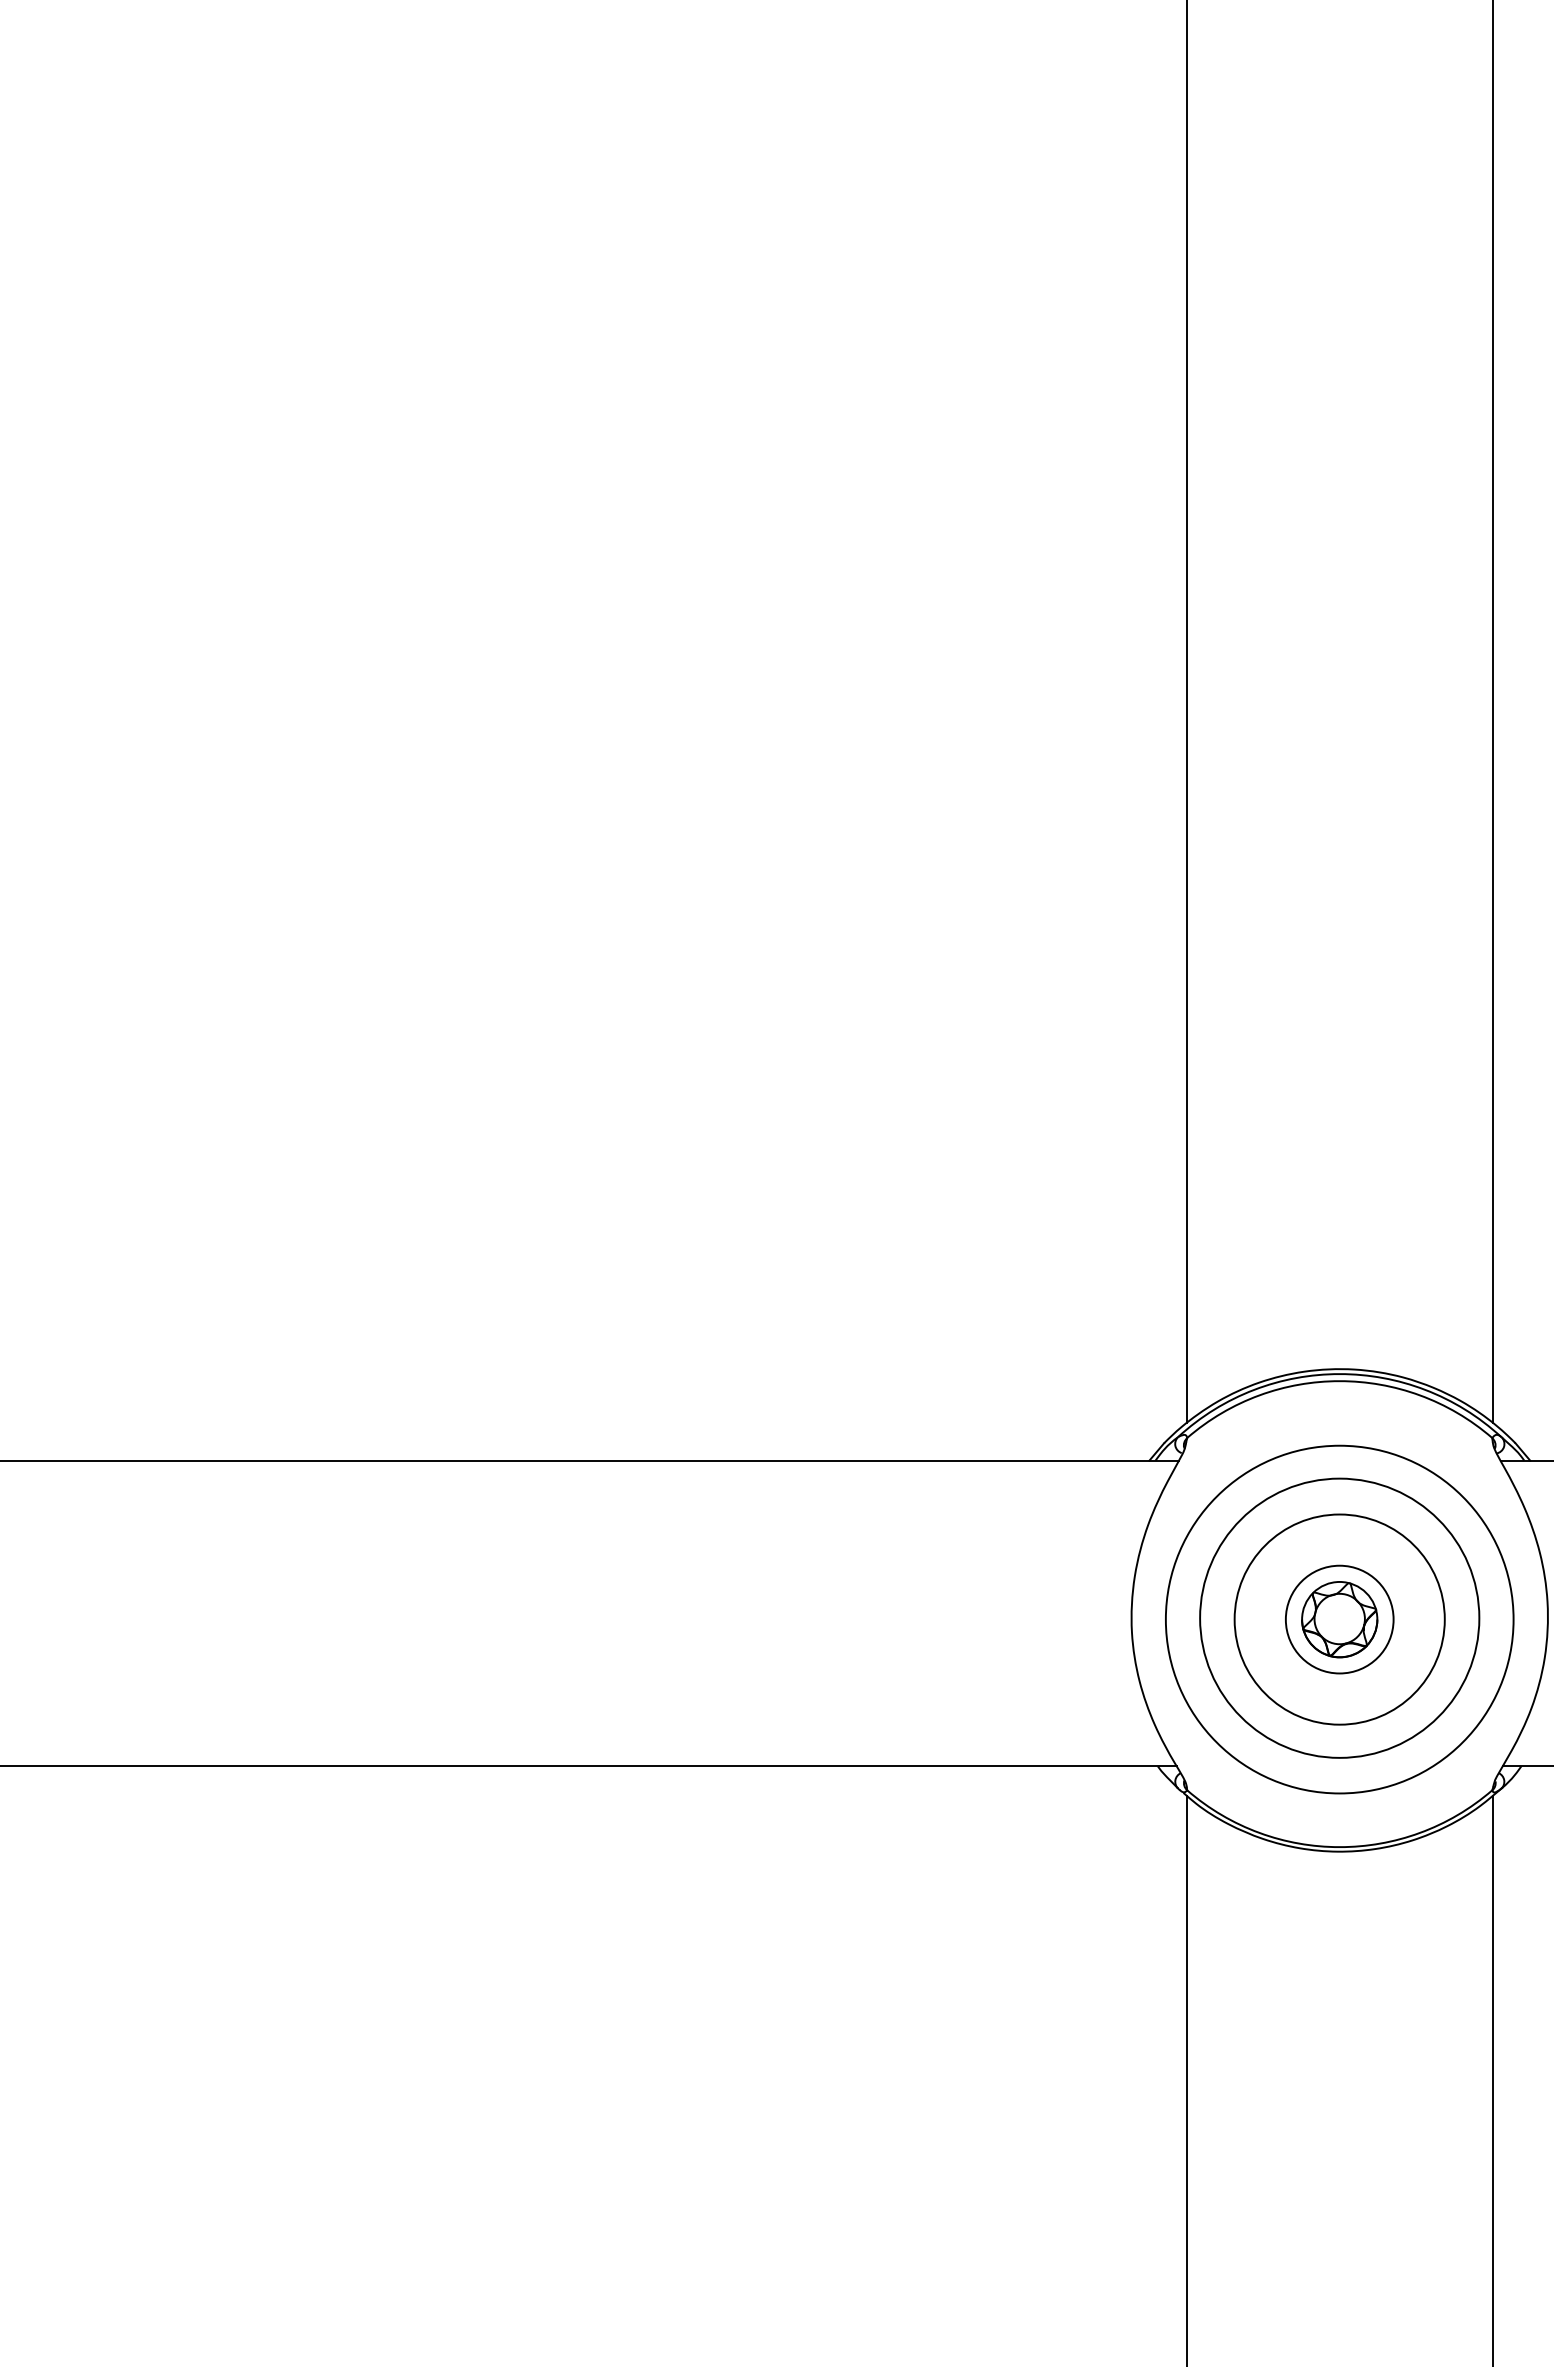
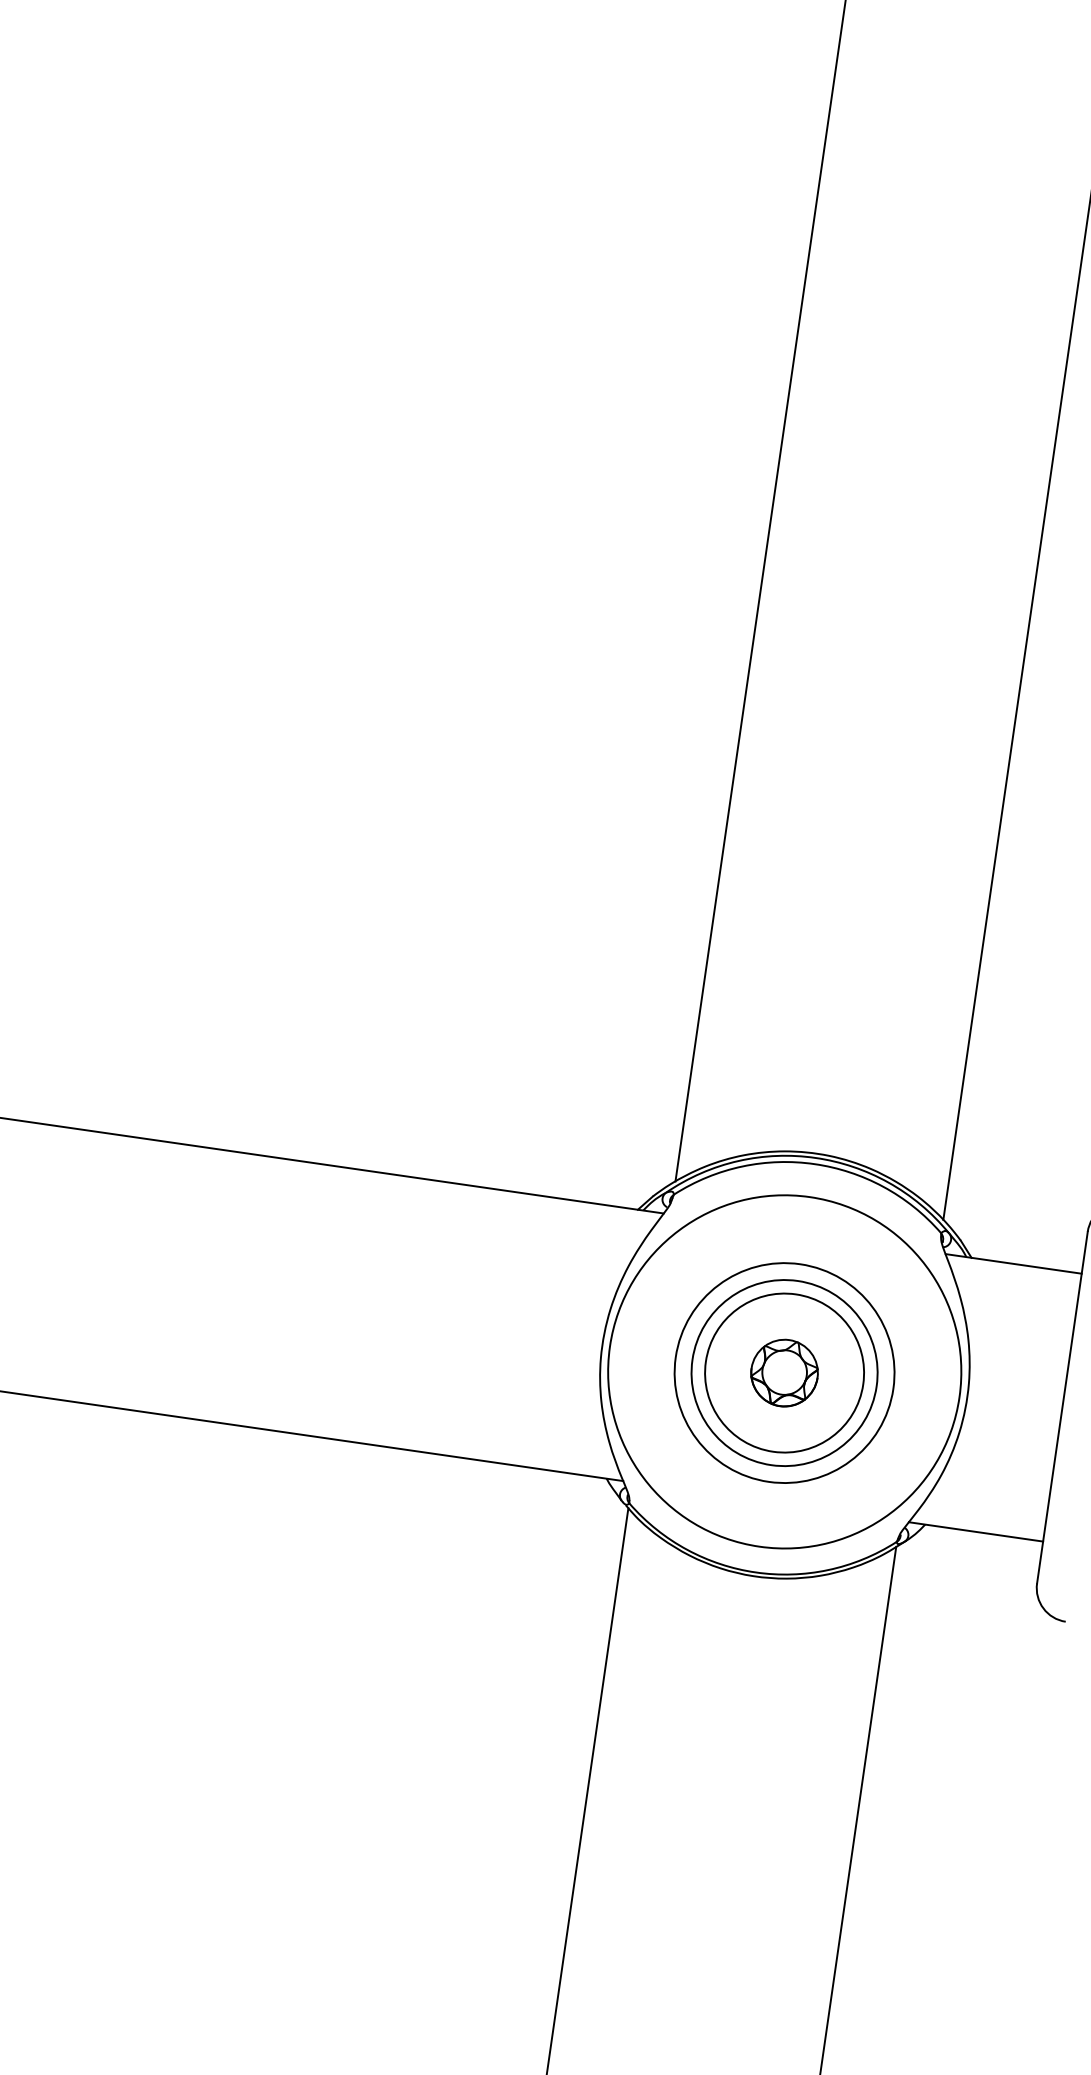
circle: (1339, 1617) -> (784, 1371), size x1.43
circle: (1339, 1619) -> (784, 1372), size x0.71
circle: (1339, 1619) -> (784, 1372), size x1.67

